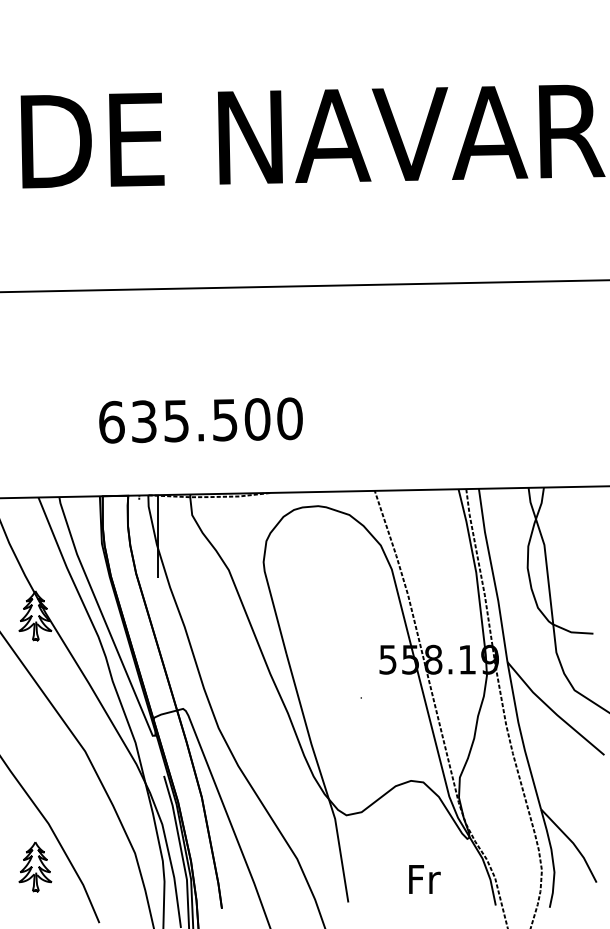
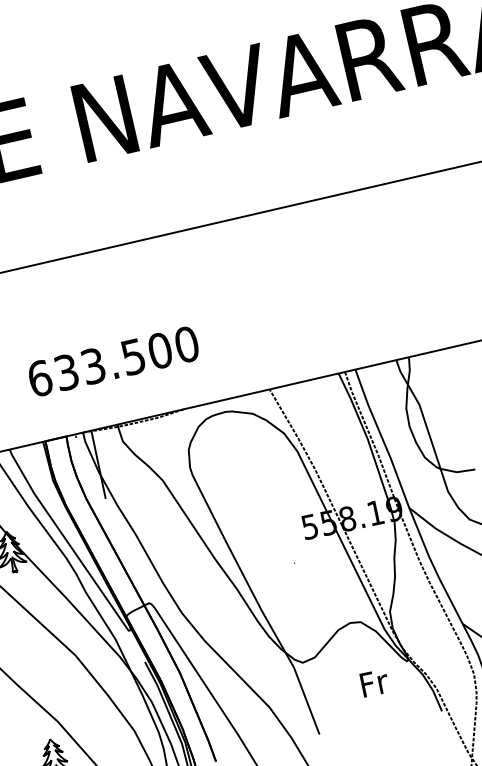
text: (176, 420) -> (93, 365), 635.500 -> 633.500
text: (424, 879) -> (374, 683), moved

